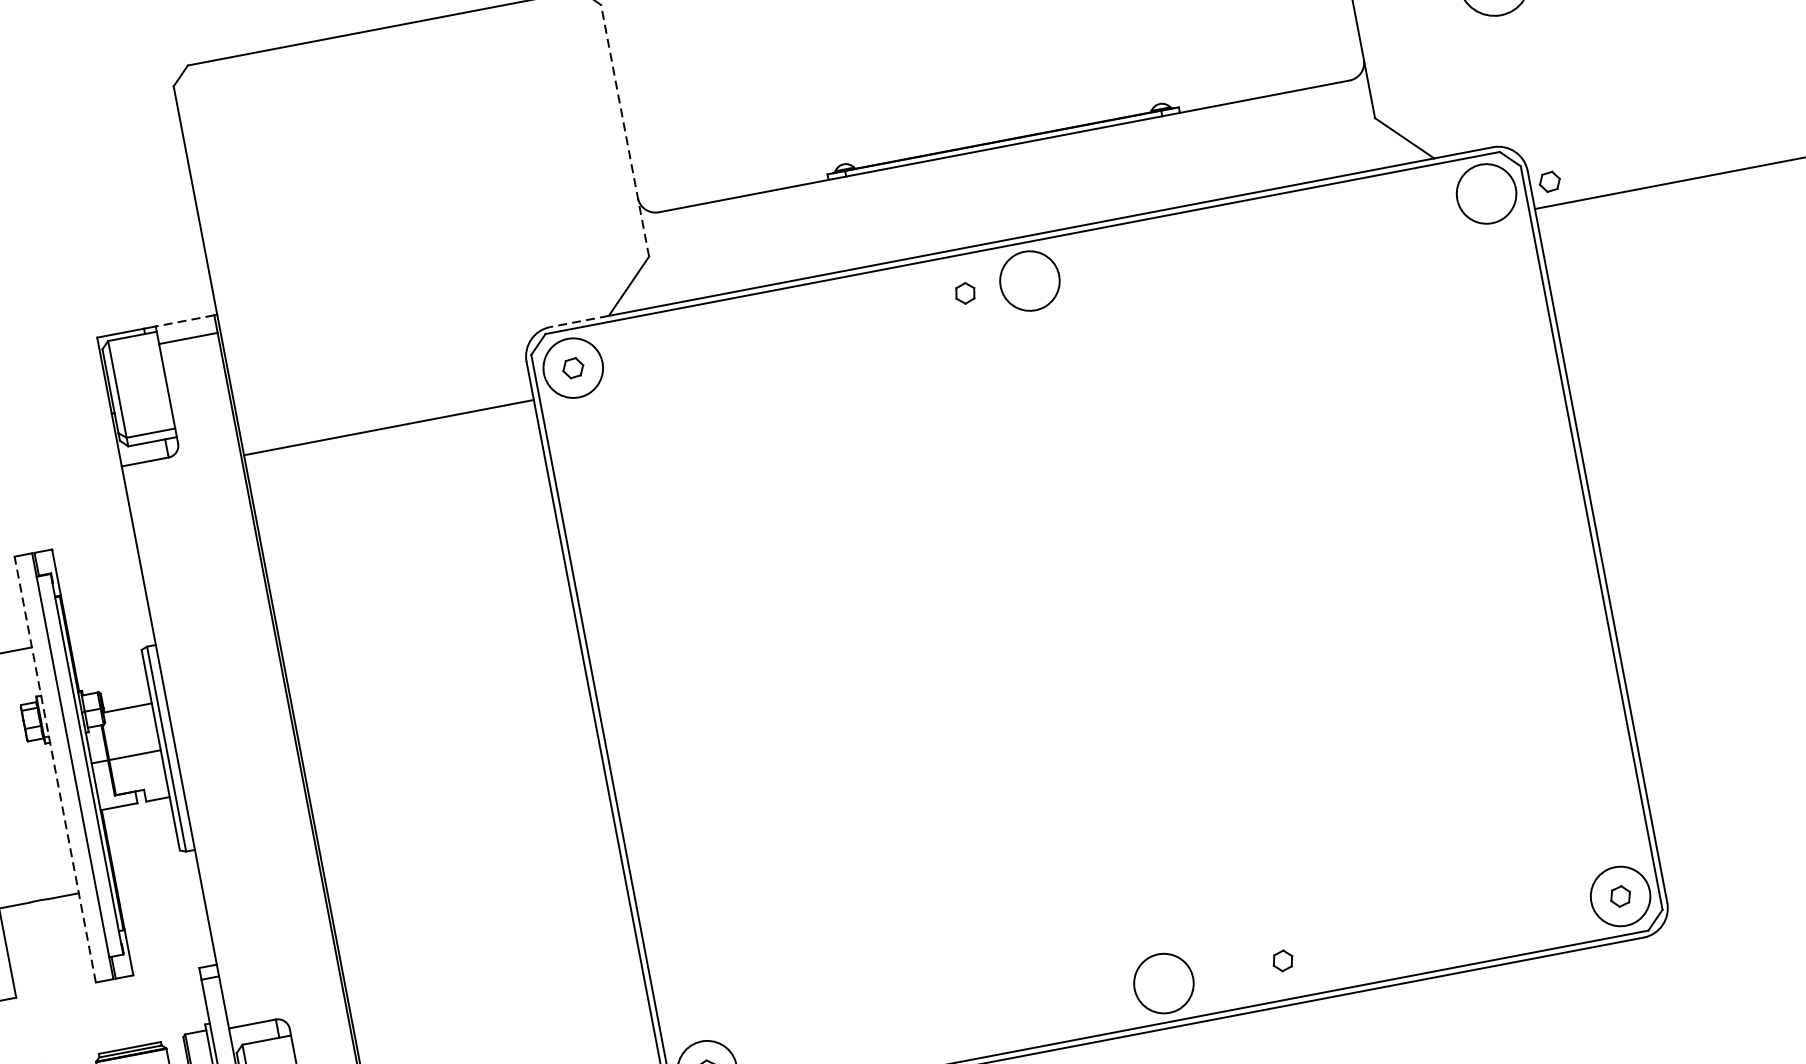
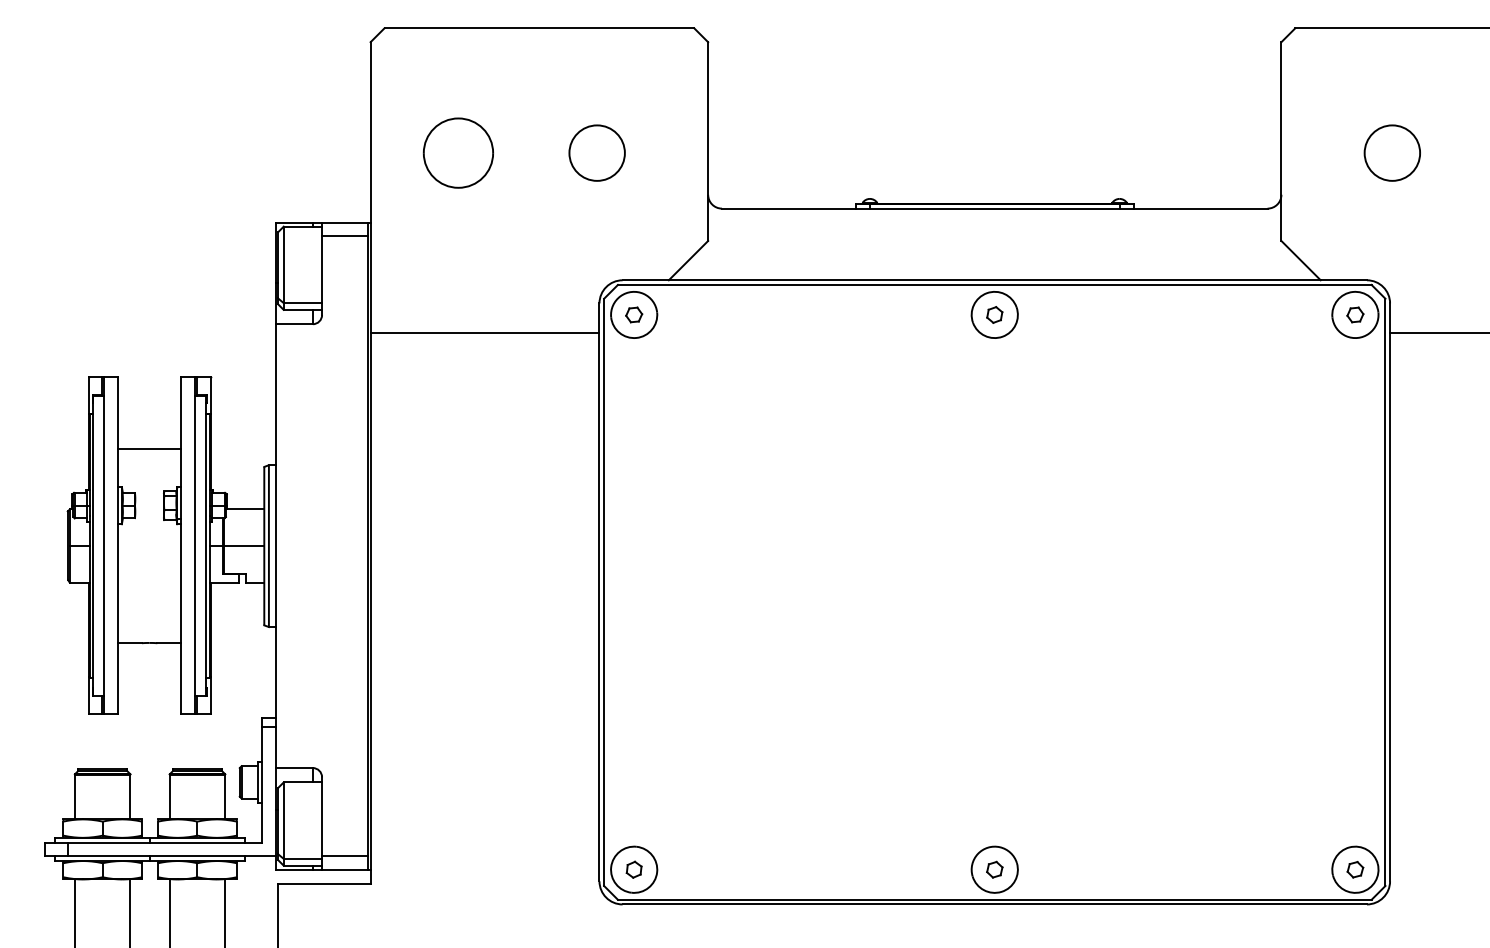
line: (625, 130) -> (708, 141), dashed -> solid
circle: (486, 171) -> (596, 152), added
part: (1549, 181) -> (1355, 314), moved
part: (310, 205) -> (457, 152), added
part: (964, 292) -> (994, 314), moved
line: (184, 321) -> (344, 222), dashed -> solid
line: (579, 321) -> (645, 280), dashed -> solid
line: (55, 769) -> (181, 545), dashed -> solid
part: (1282, 960) -> (994, 869), moved

